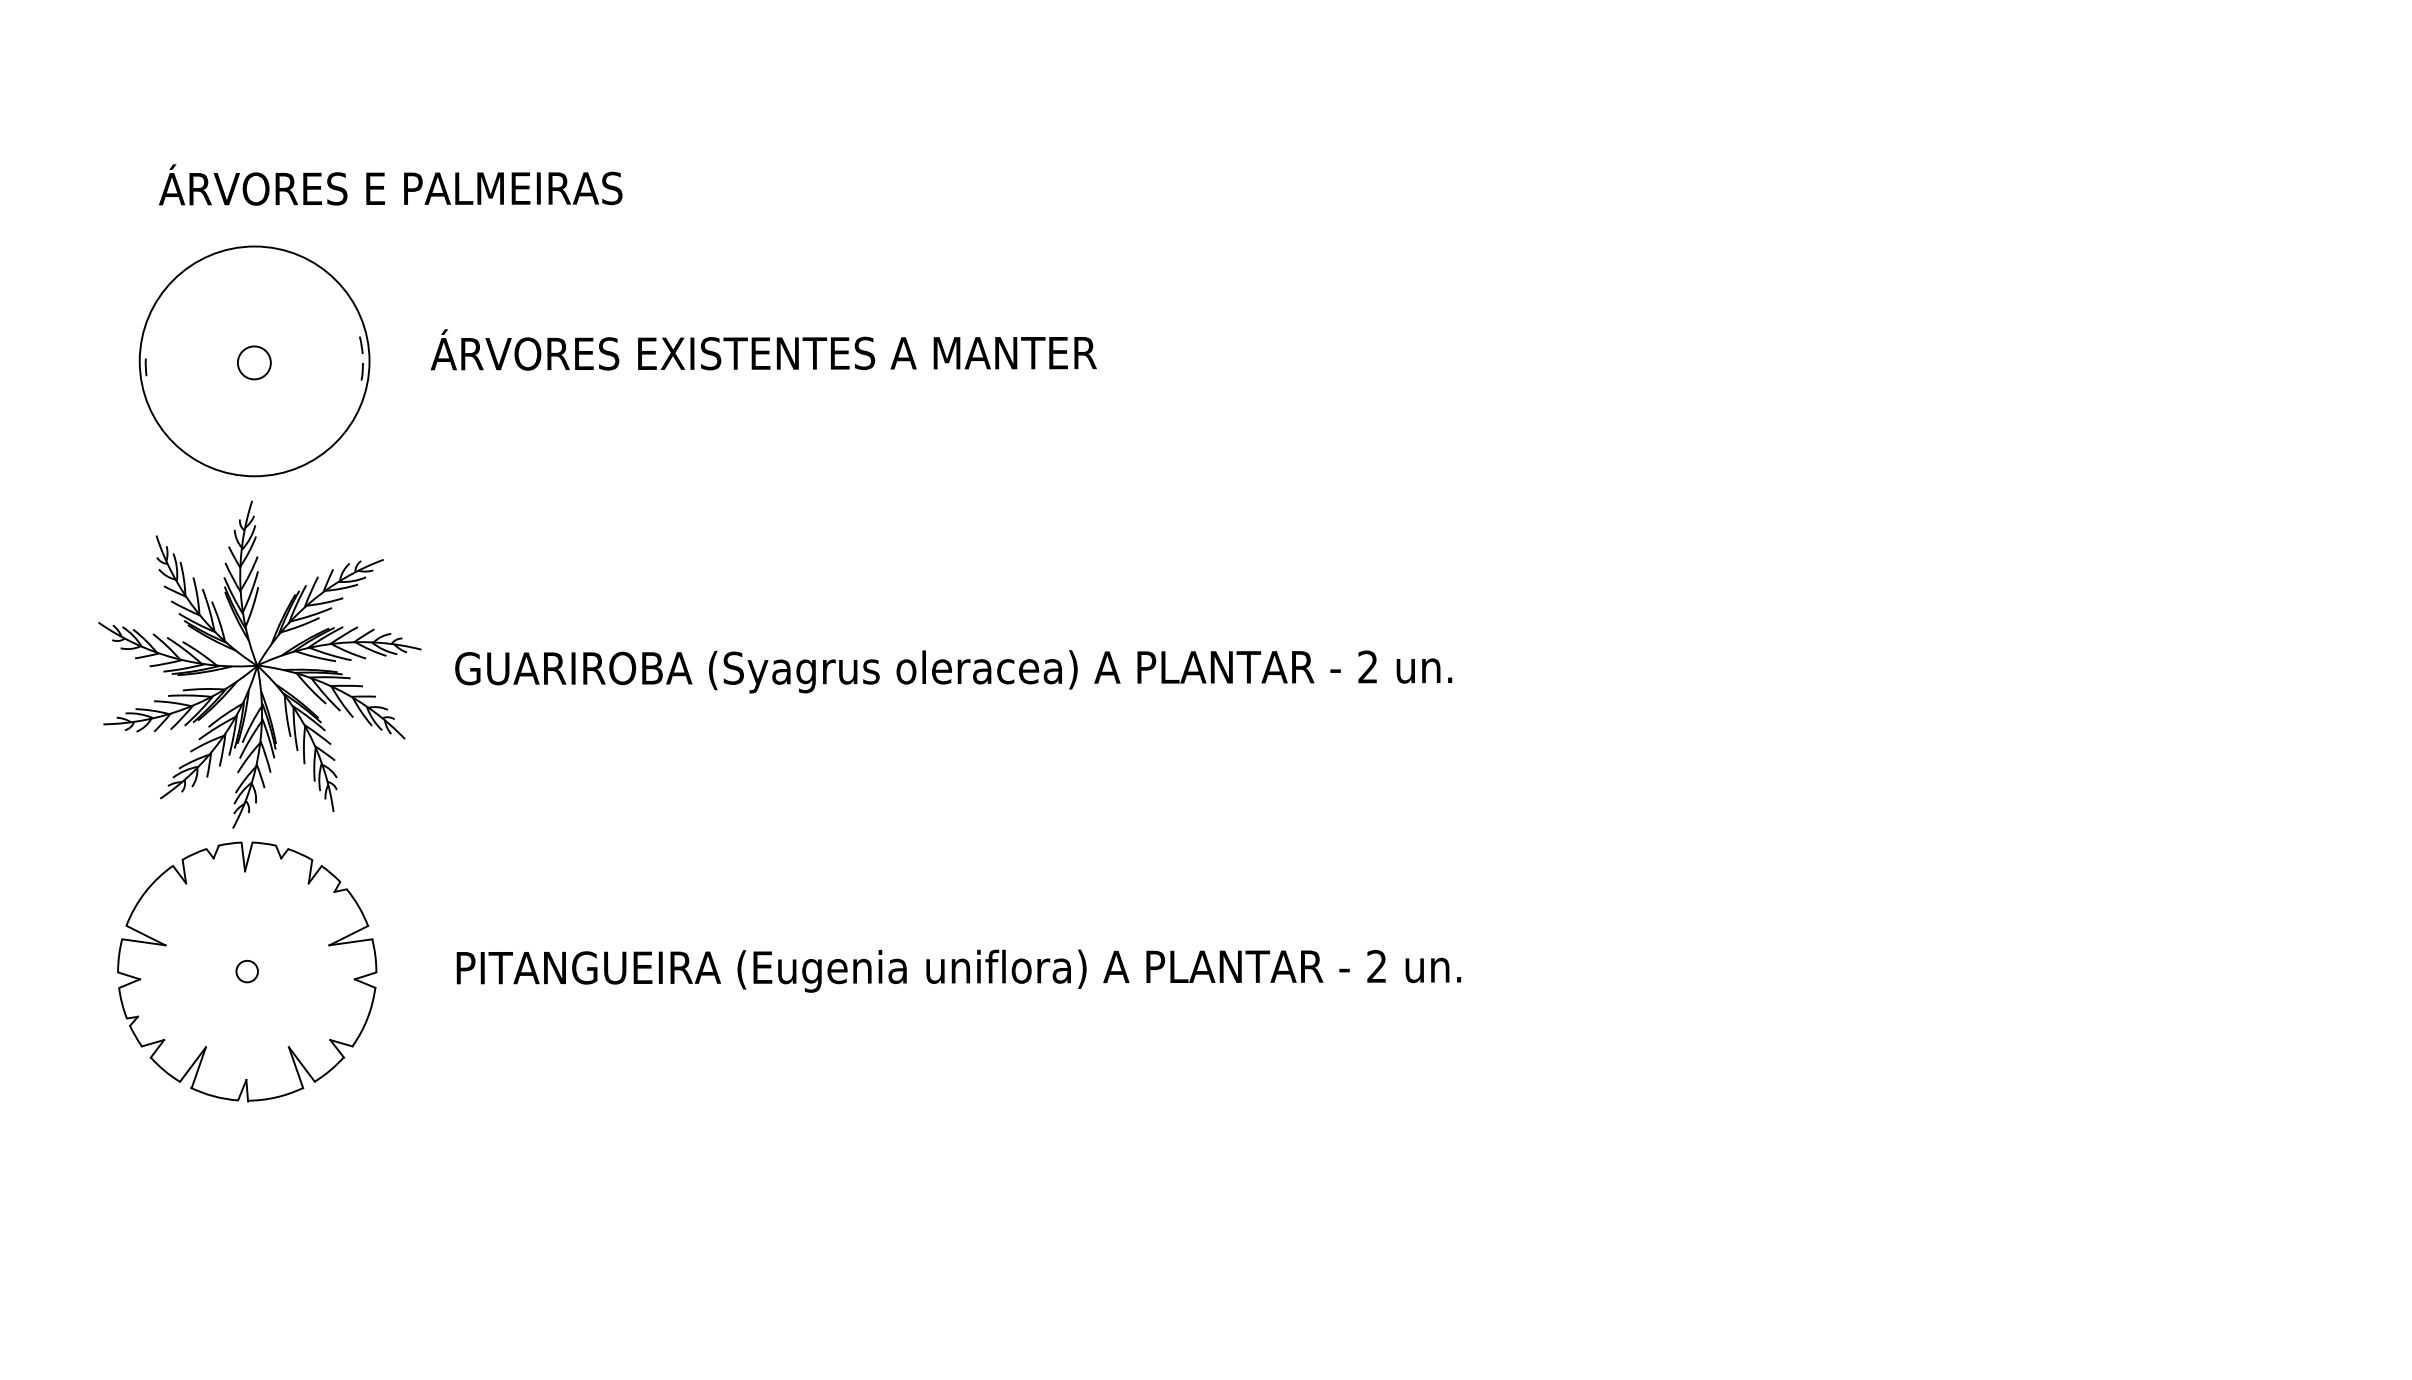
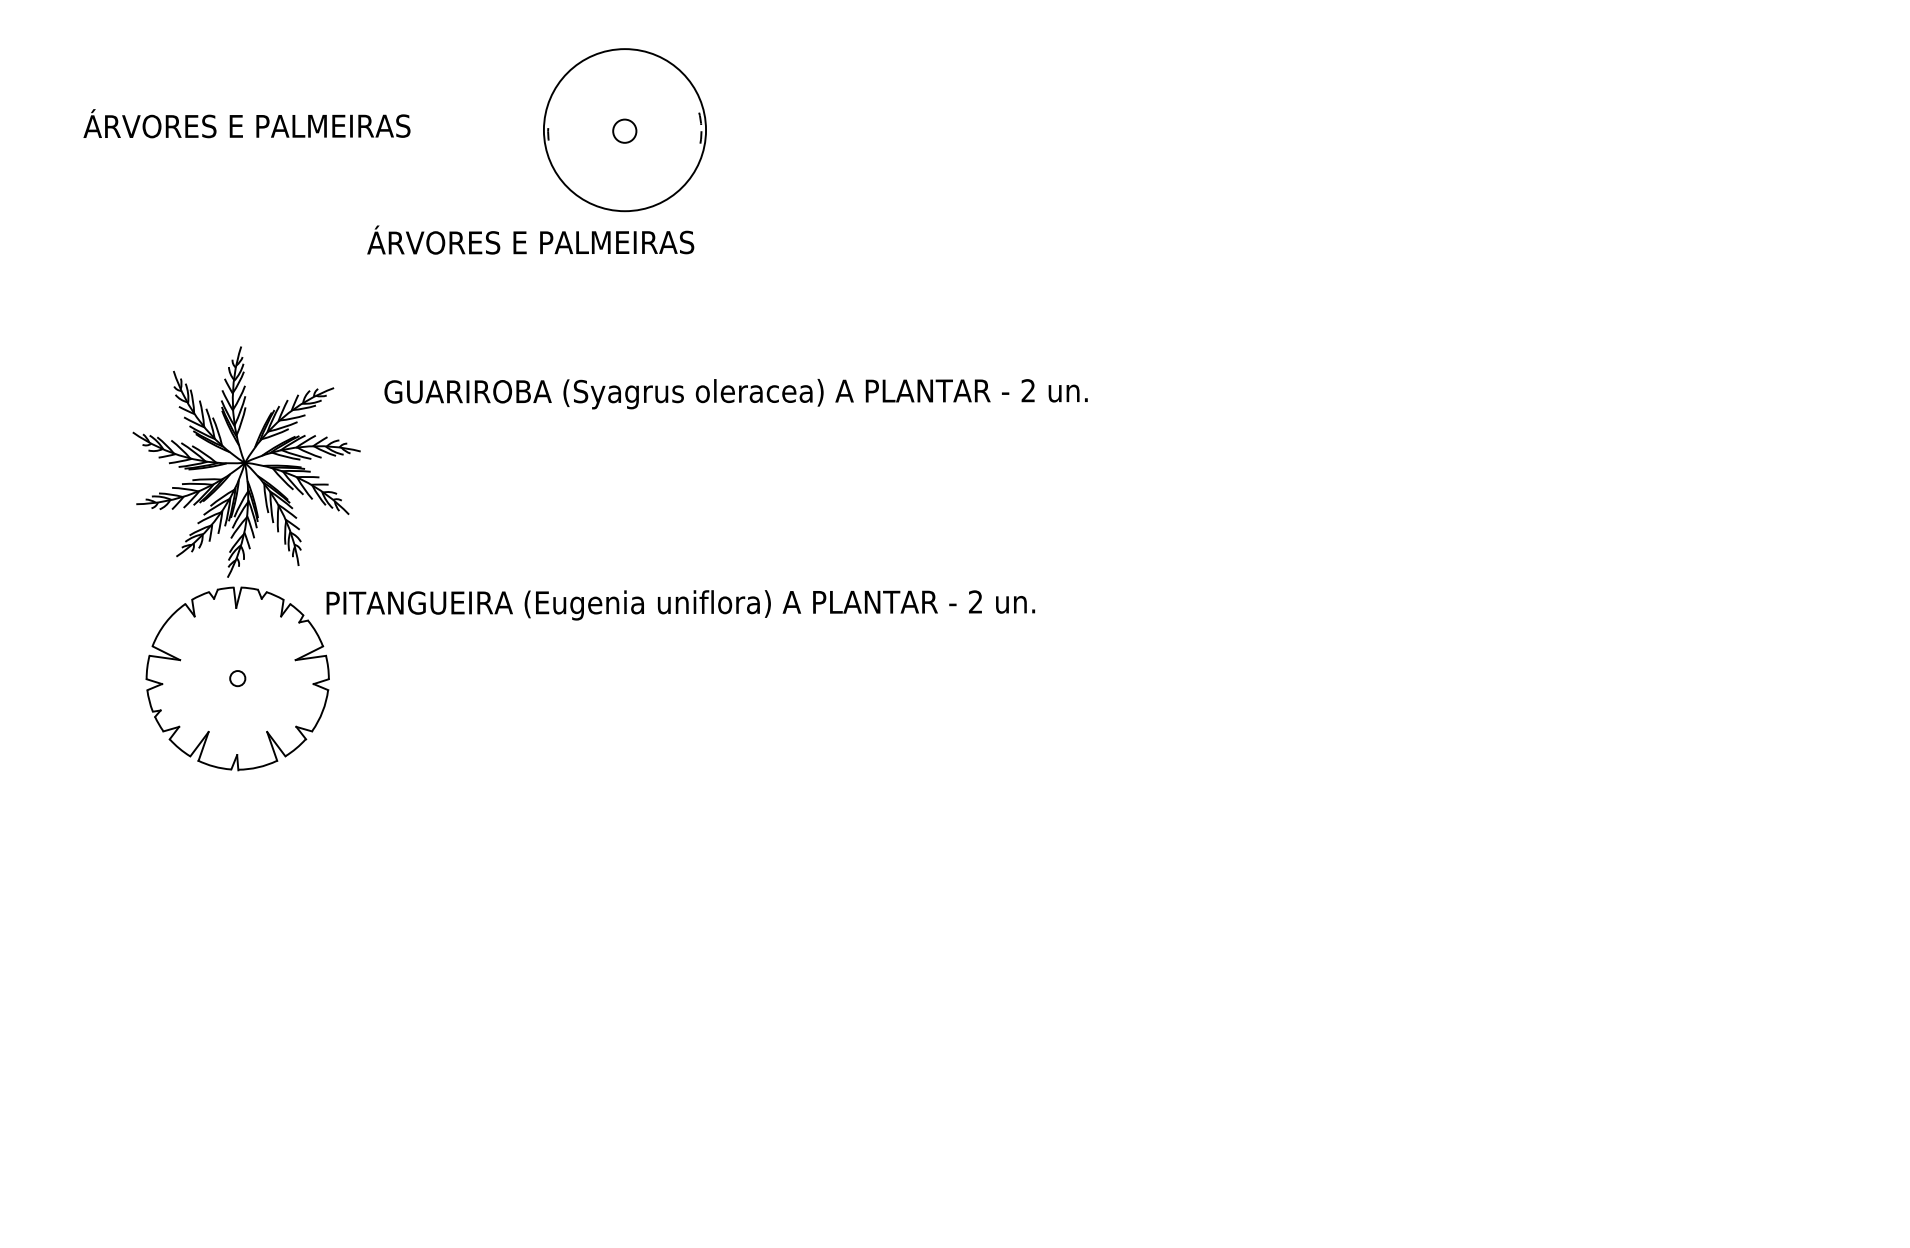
text: (390, 184) -> (246, 123), moved
text: (879, 353) -> (683, 242), ÁRVORES EXISTENTES A MANTER -> ÁRVORES E PALMEIRAS
part: (253, 361) -> (624, 130), moved
text: (952, 672) -> (735, 394), moved
text: (958, 971) -> (680, 605), moved

